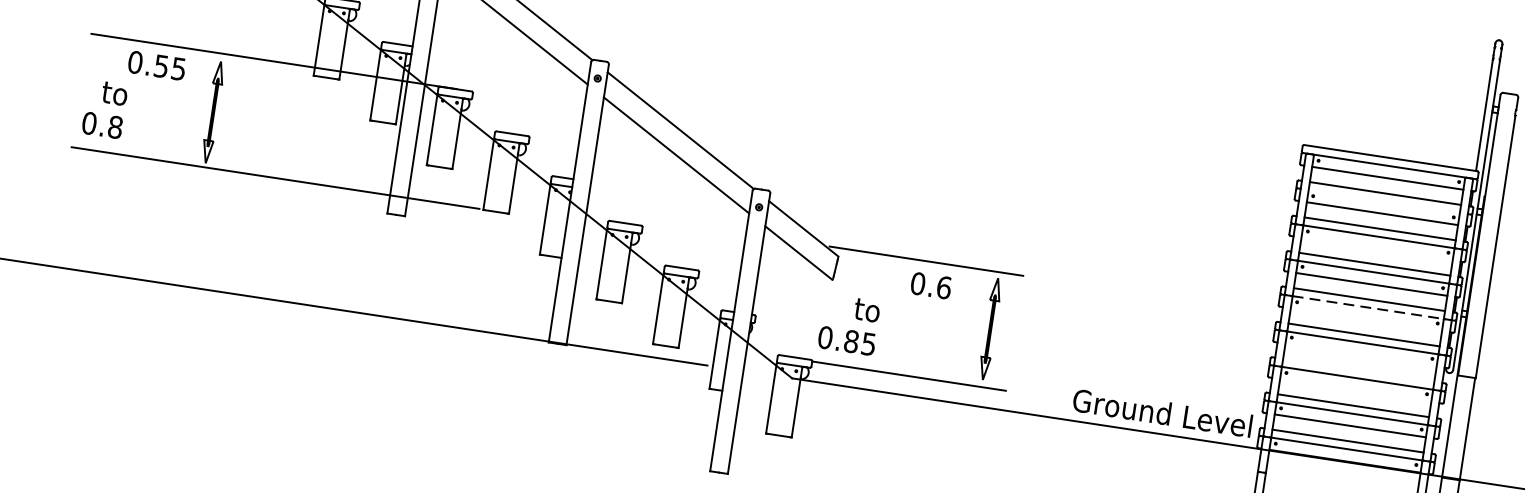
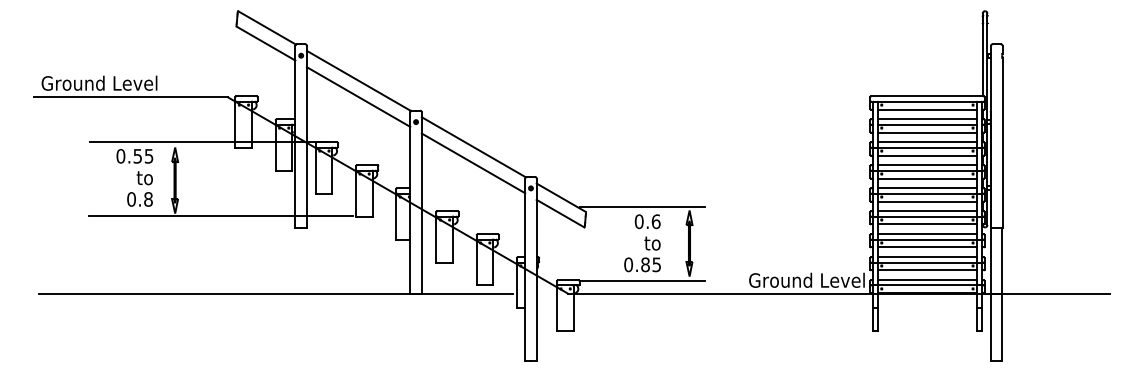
text: (104, 108) -> (139, 188), moved
line: (1384, 201) -> (927, 124), added
line: (1377, 248) -> (927, 155), added
line: (1368, 307) -> (927, 193), dashed -> solid
line: (1366, 319) -> (927, 201), added
text: (849, 325) -> (642, 254), moved
line: (1361, 355) -> (927, 224), added
line: (1358, 370) -> (927, 234), added
line: (1355, 390) -> (927, 247), added

